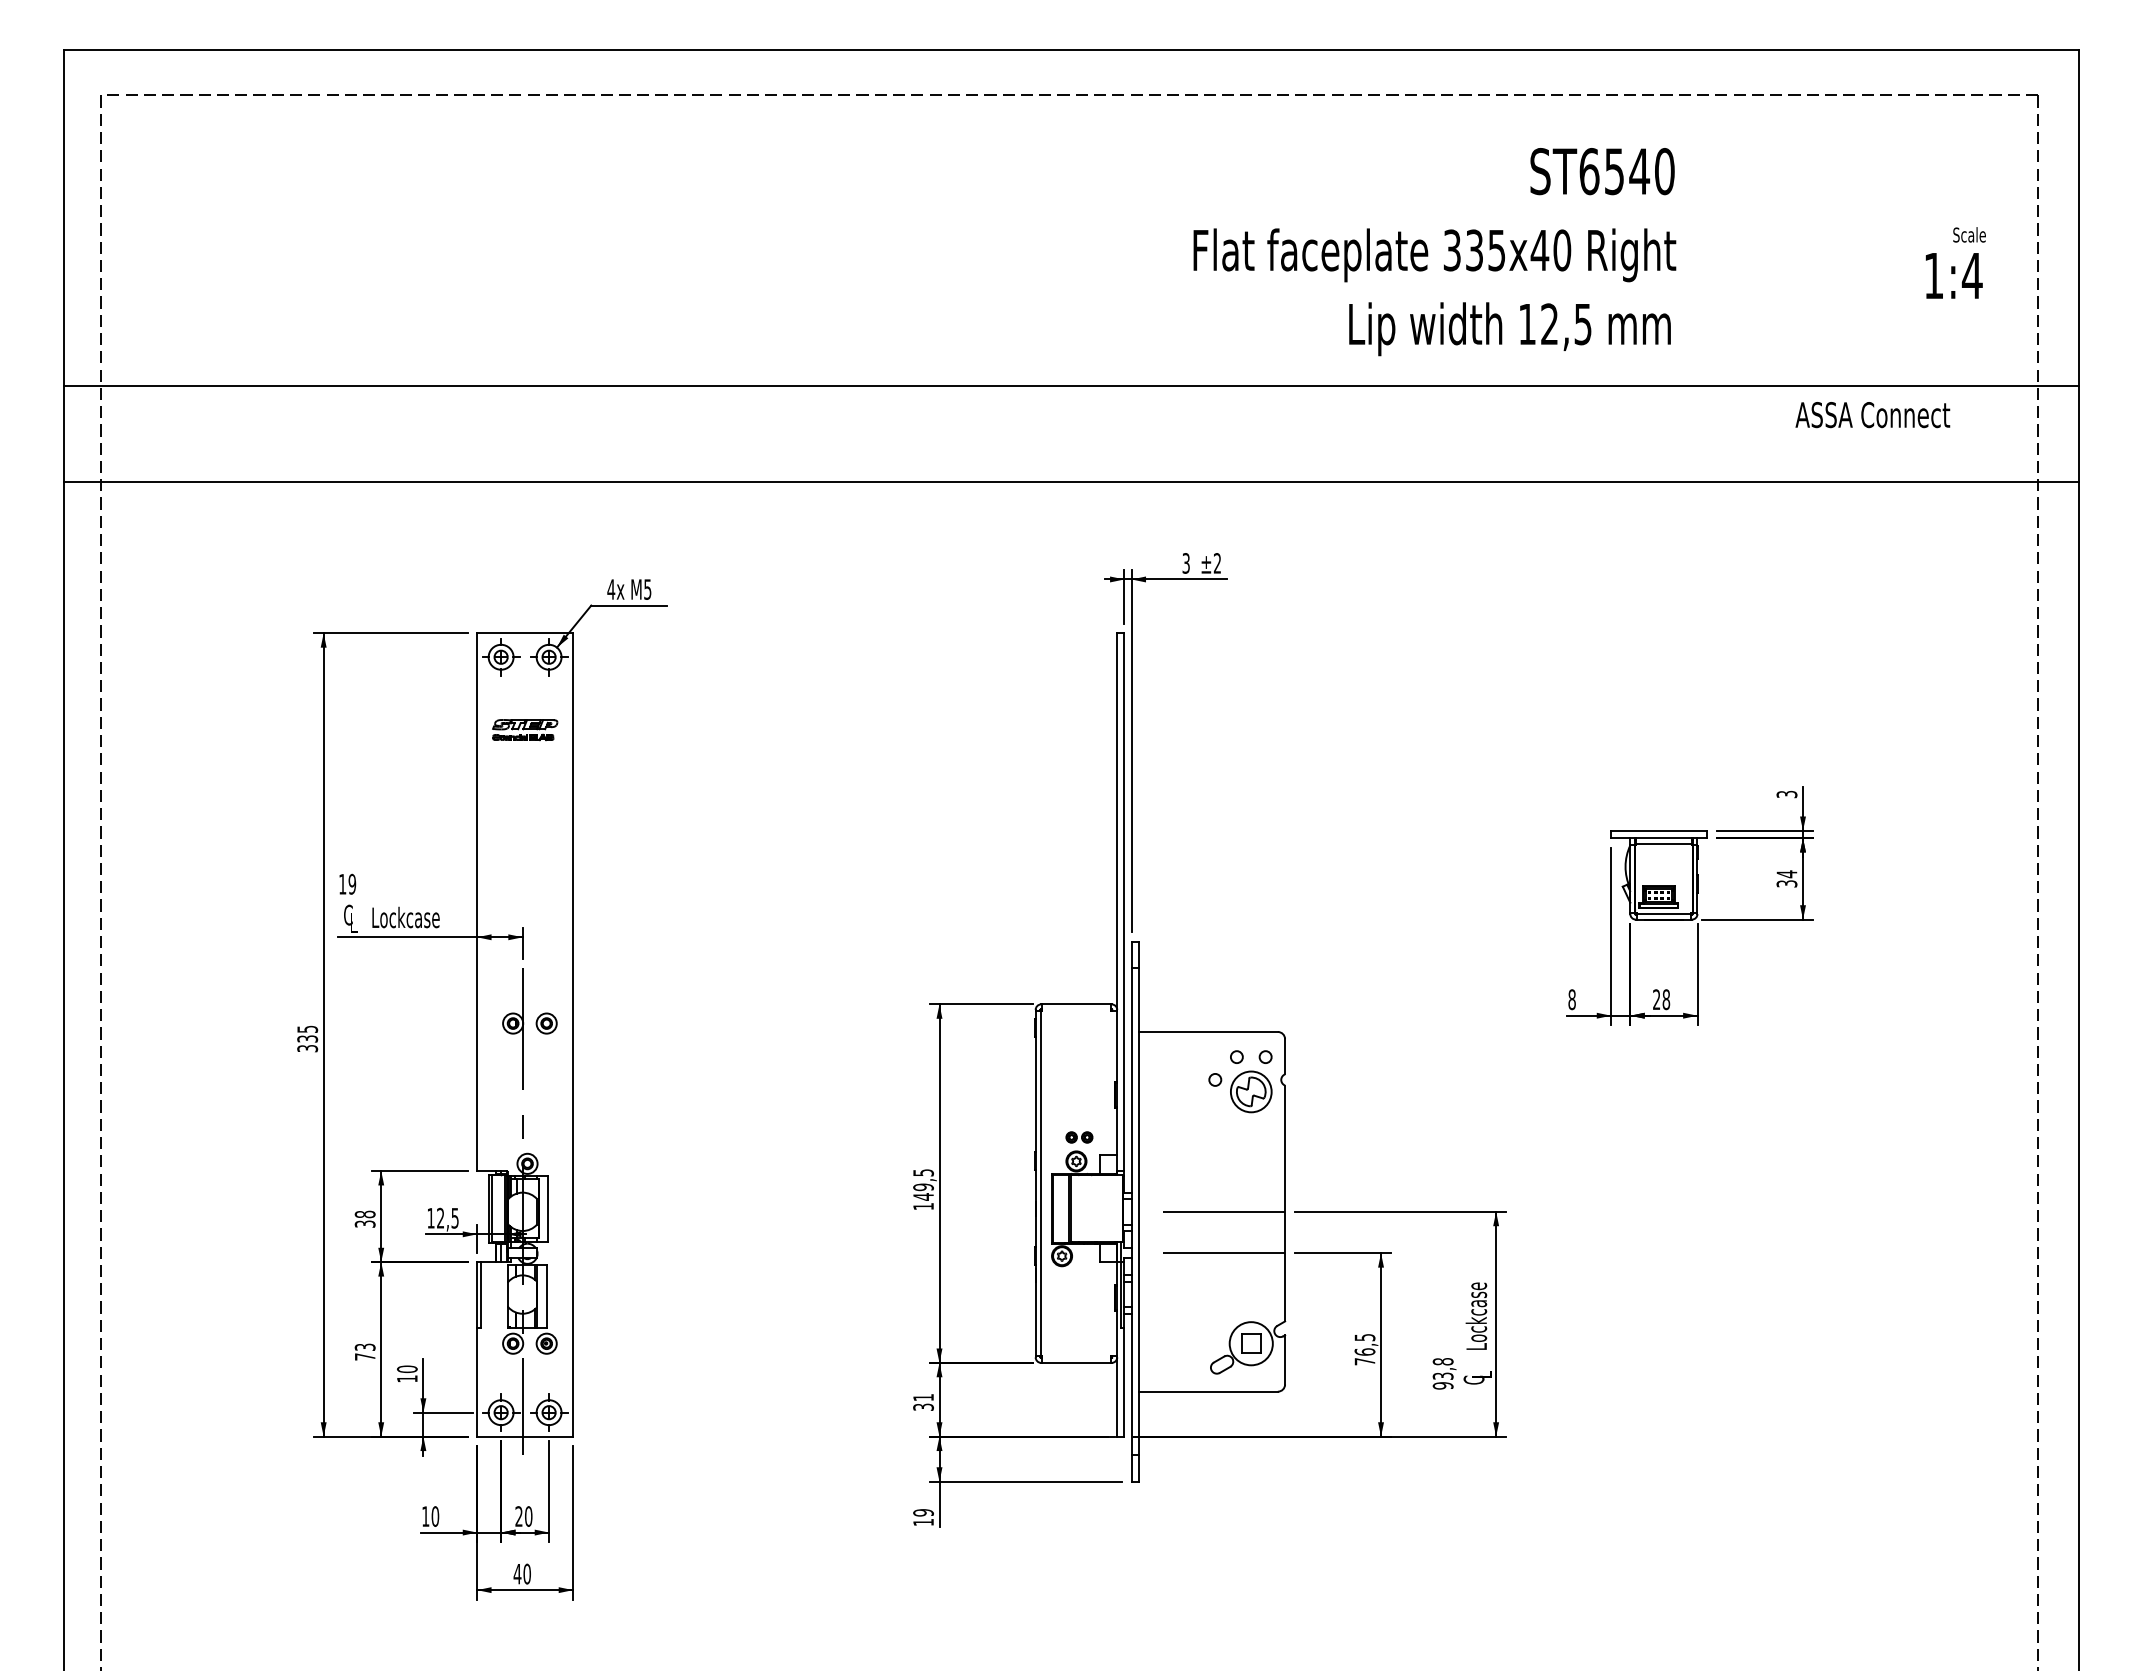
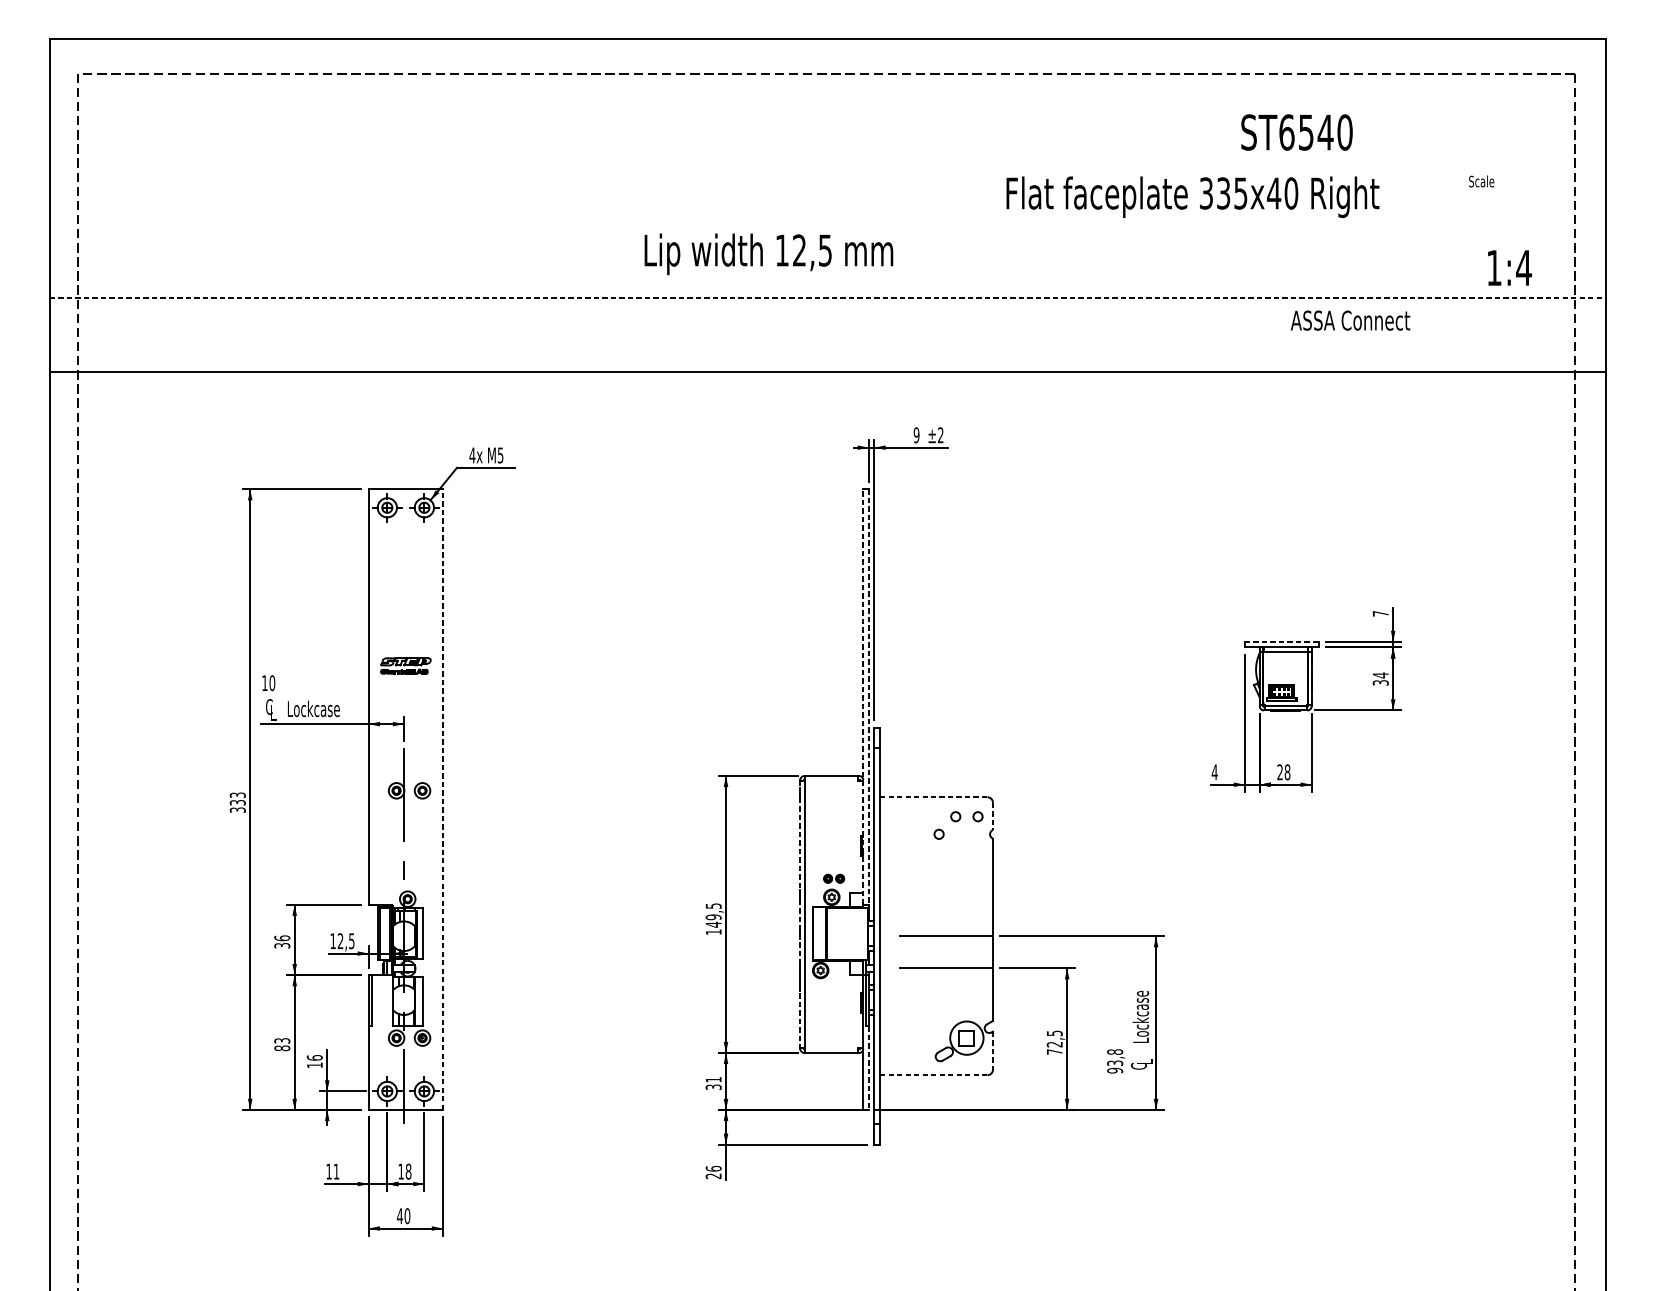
text: (1602, 171) -> (1296, 132), moved
text: (1969, 234) -> (1481, 181), moved
text: (1434, 255) -> (1192, 197), moved
text: (1953, 275) -> (1509, 267), moved
text: (1509, 329) -> (768, 254), moved
line: (1071, 385) -> (828, 297), solid -> dashed
text: (1872, 415) -> (1350, 321), moved
text: (1185, 563) -> (916, 435), 3 -> 9
part: (525, 730) -> (406, 666), moved
text: (1786, 794) -> (1380, 613), 3 -> 7
line: (1659, 830) -> (1282, 641), solid -> dashed
text: (351, 884) -> (271, 683), 19 -> 10
line: (1117, 902) -> (863, 697), solid -> dashed
line: (1124, 902) -> (868, 697), solid -> dashed
text: (1572, 999) -> (1215, 772), 8 -> 4
text: (307, 1028) -> (237, 794), 335 -> 333
line: (1208, 1031) -> (933, 796), solid -> dashed
line: (573, 1034) -> (443, 799), solid -> dashed
line: (1285, 1056) -> (993, 816), solid -> dashed
part: (1251, 1091) -> (967, 843), removed
line: (1035, 1183) -> (800, 914), solid -> dashed
text: (364, 1214) -> (281, 938), 38 -> 36
text: (1364, 1351) -> (1054, 1044), 76,5 -> 72,5
text: (364, 1356) -> (281, 1048), 73 -> 83
line: (1285, 1359) -> (993, 1050), solid -> dashed
text: (407, 1368) -> (314, 1057), 10 -> 16
line: (1124, 1382) -> (868, 1068), solid -> dashed
line: (1208, 1391) -> (933, 1075), solid -> dashed
text: (435, 1516) -> (336, 1171), 10 -> 11
text: (523, 1516) -> (404, 1171), 20 -> 18
text: (923, 1517) -> (713, 1172), 19 -> 26

